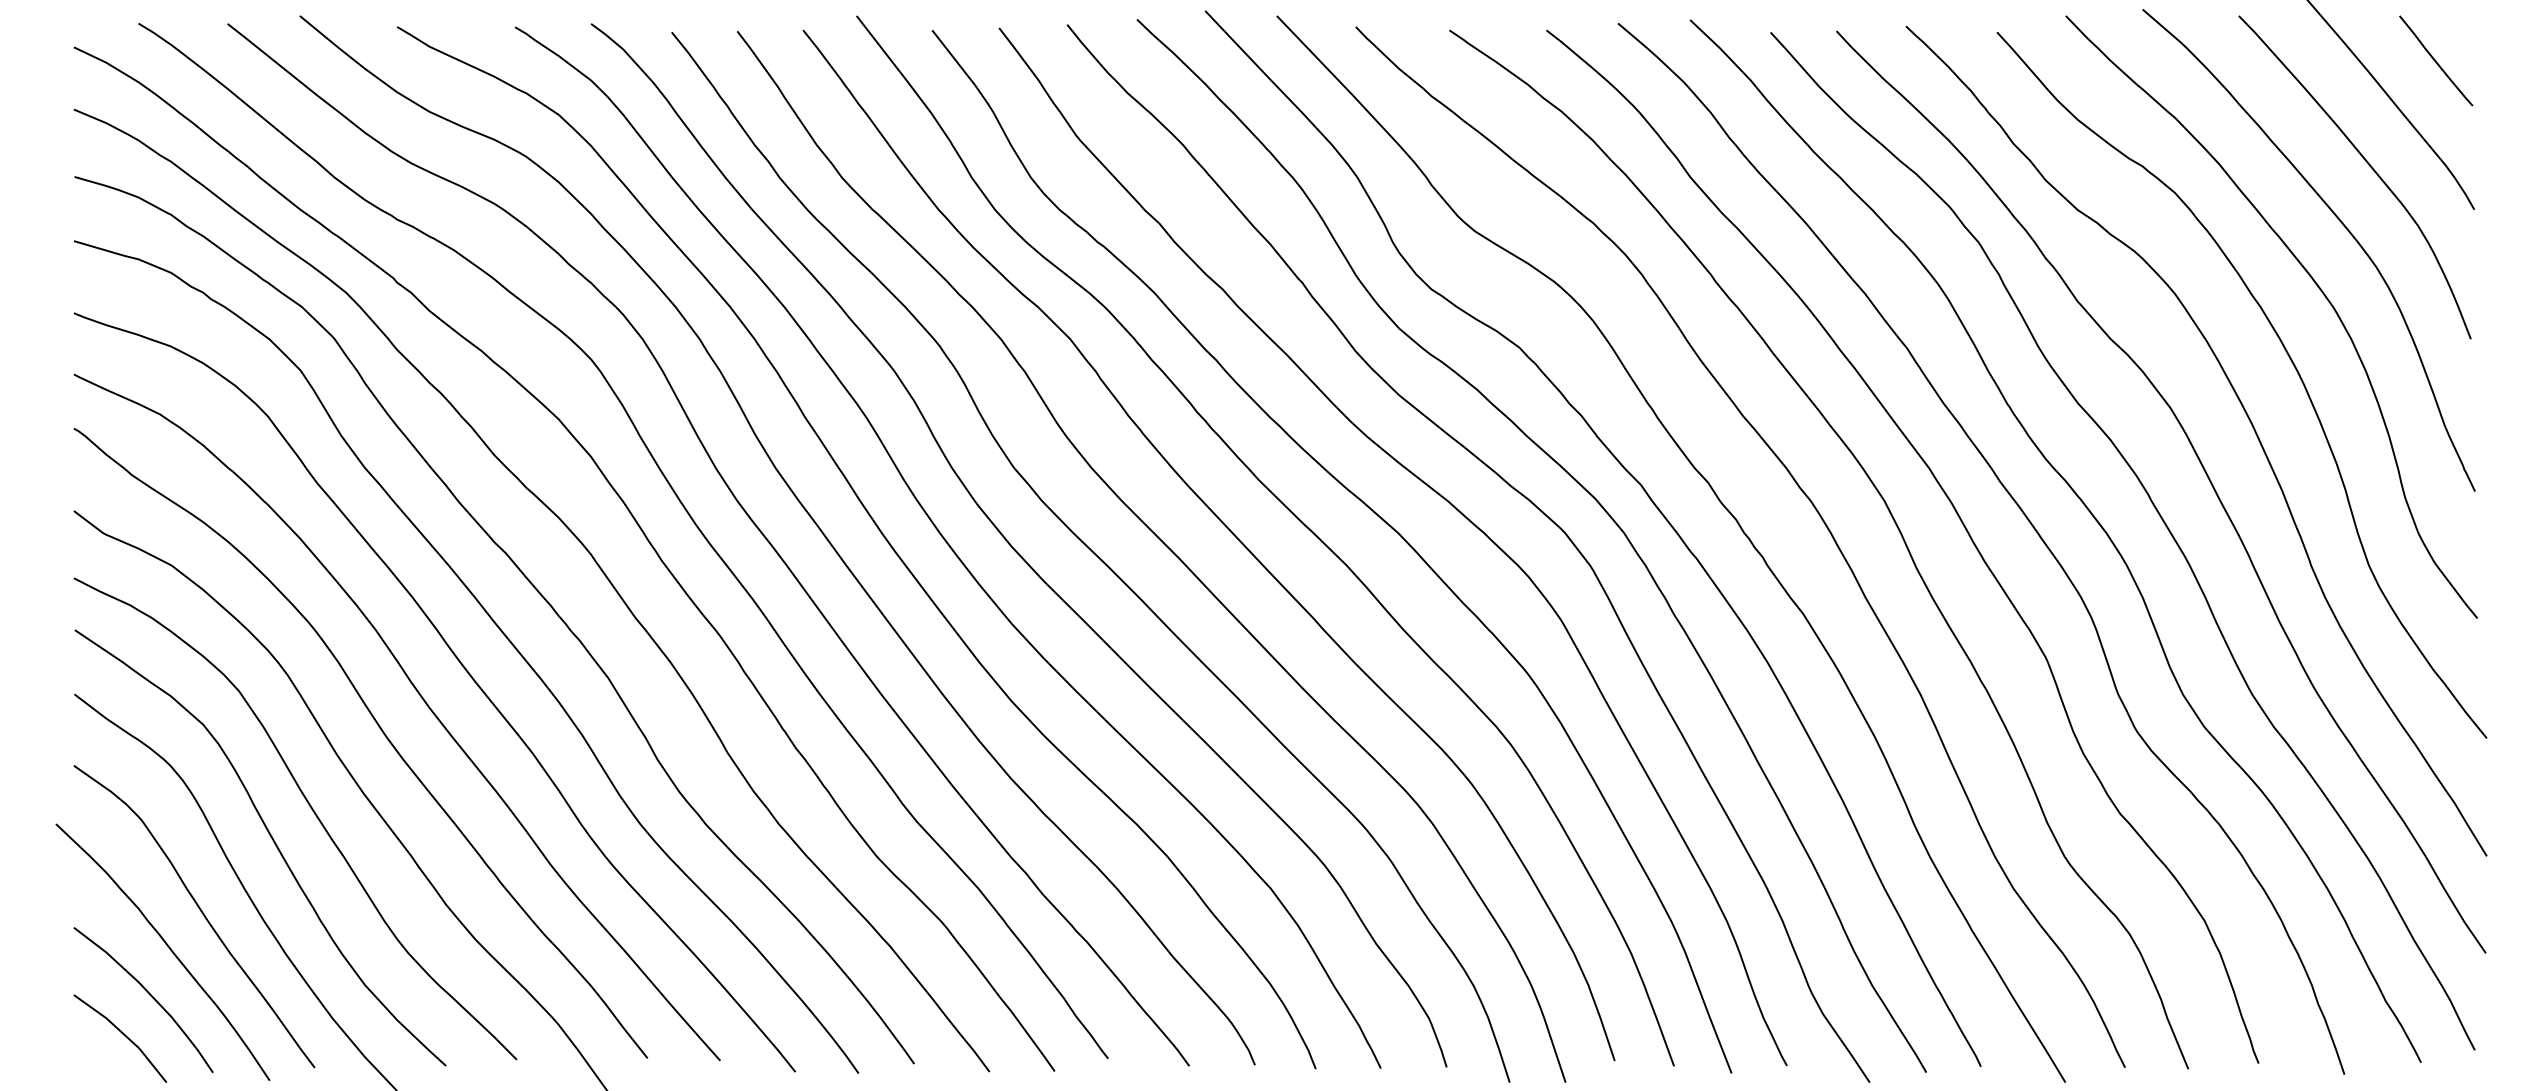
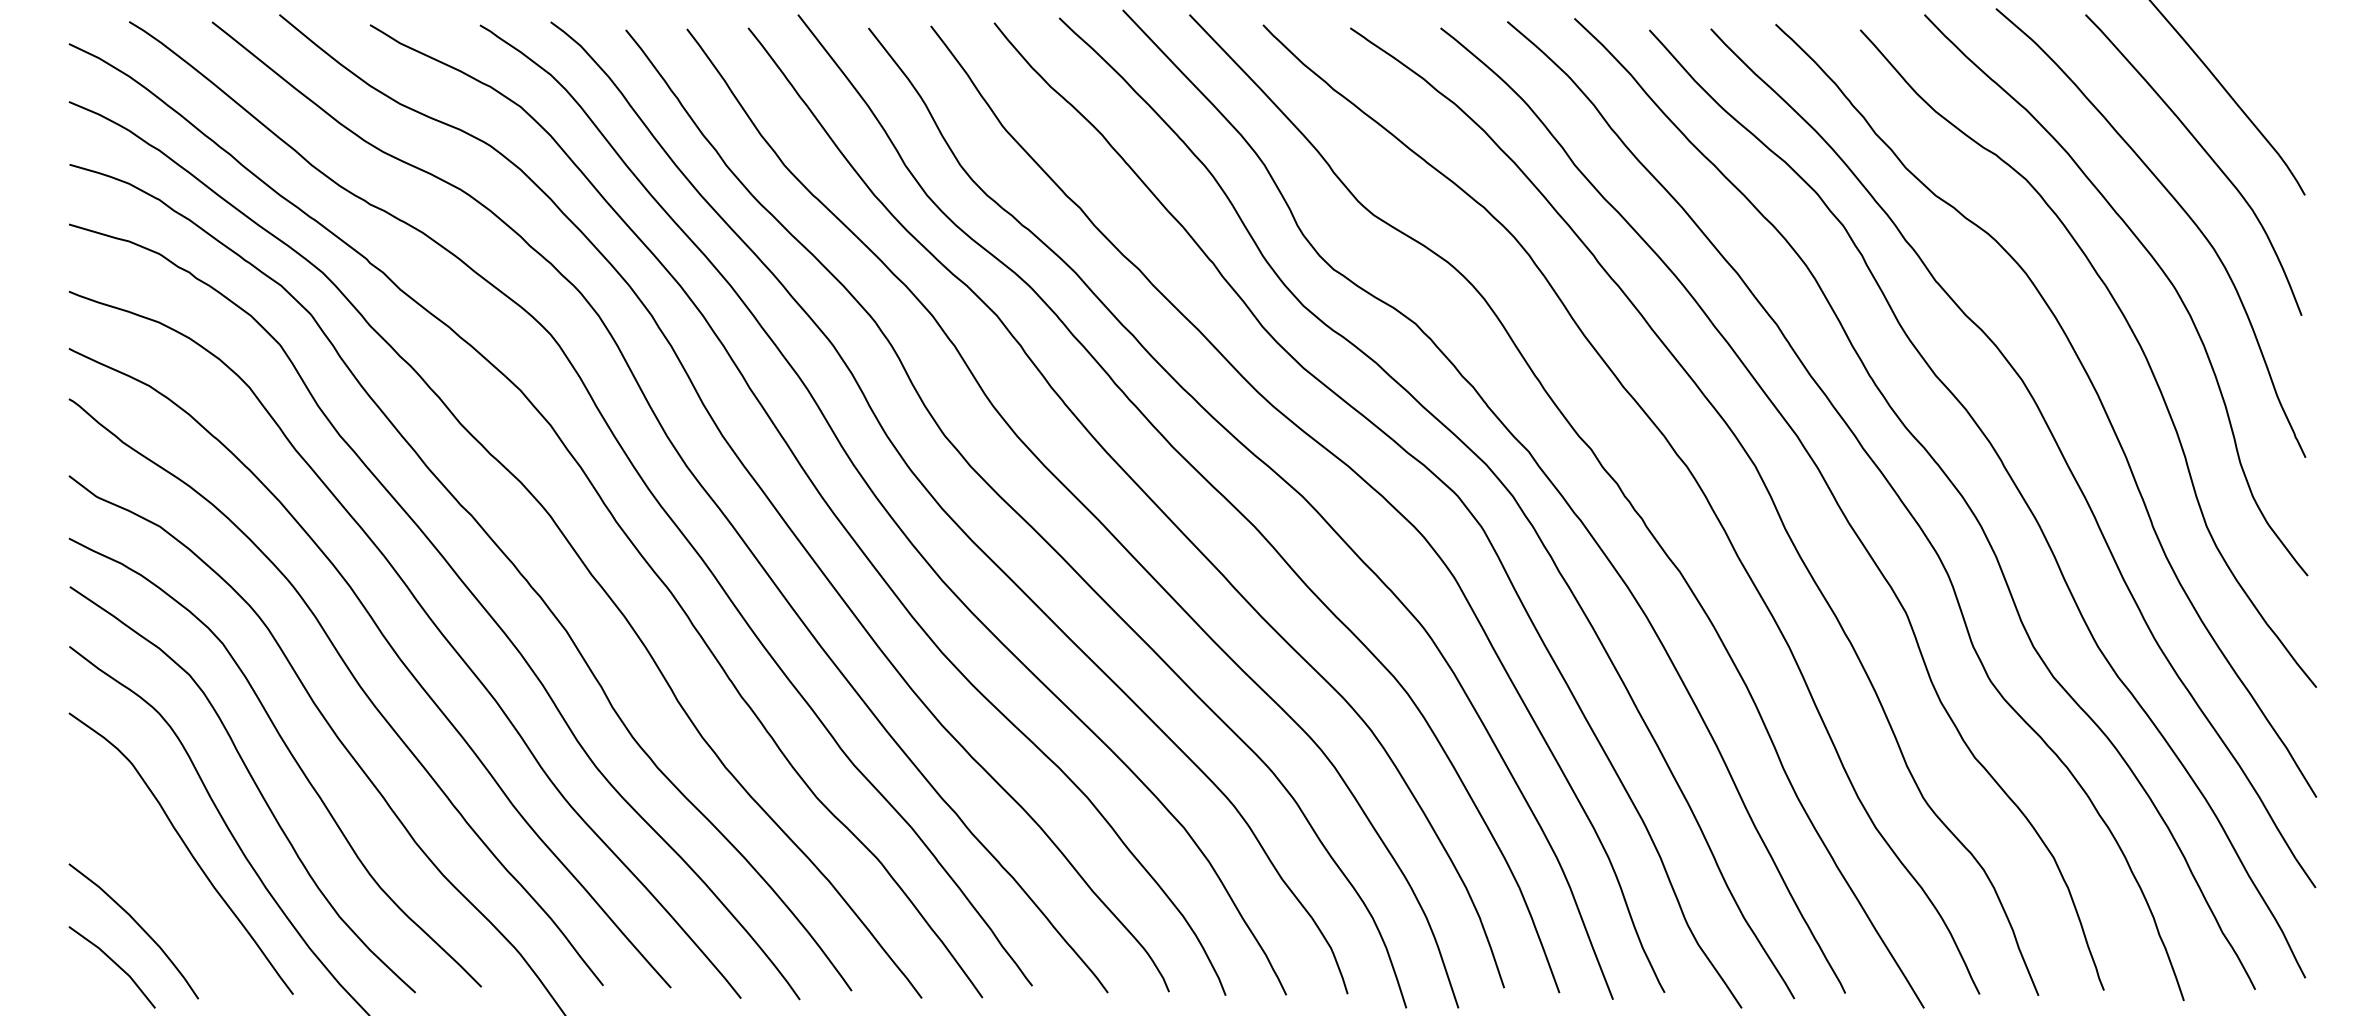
curve: (2436, 60) -> (2269, 56), removed
curve: (168, 948) -> (157, 883), removed

